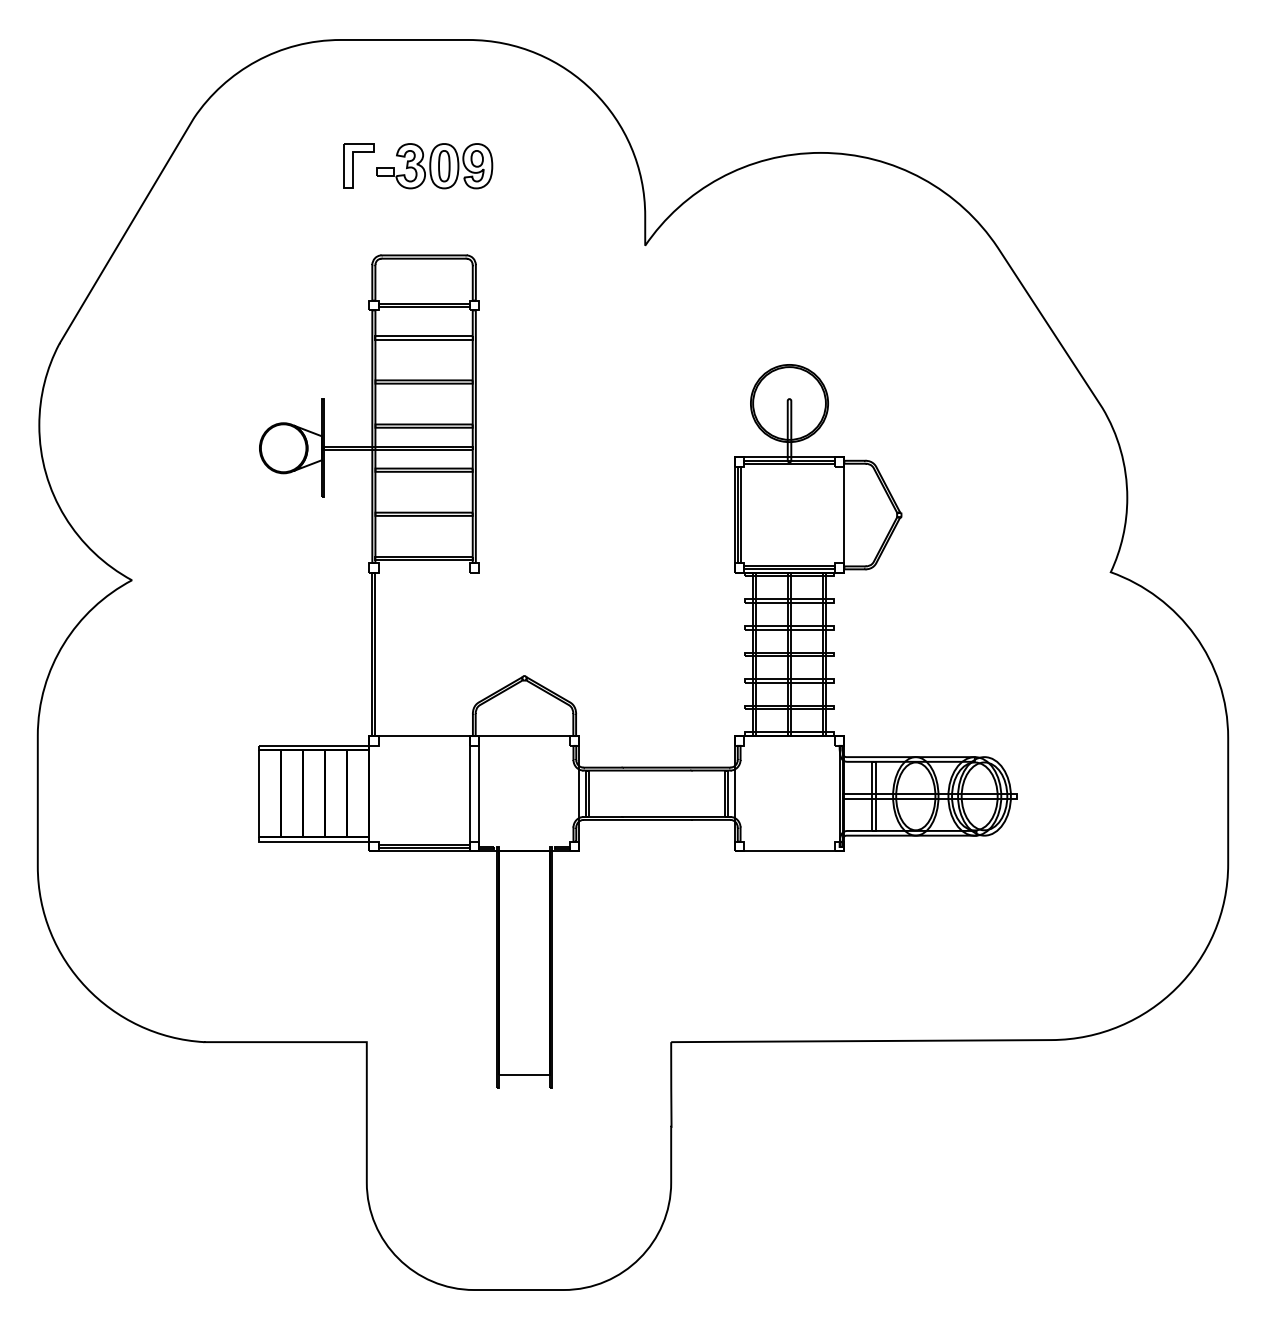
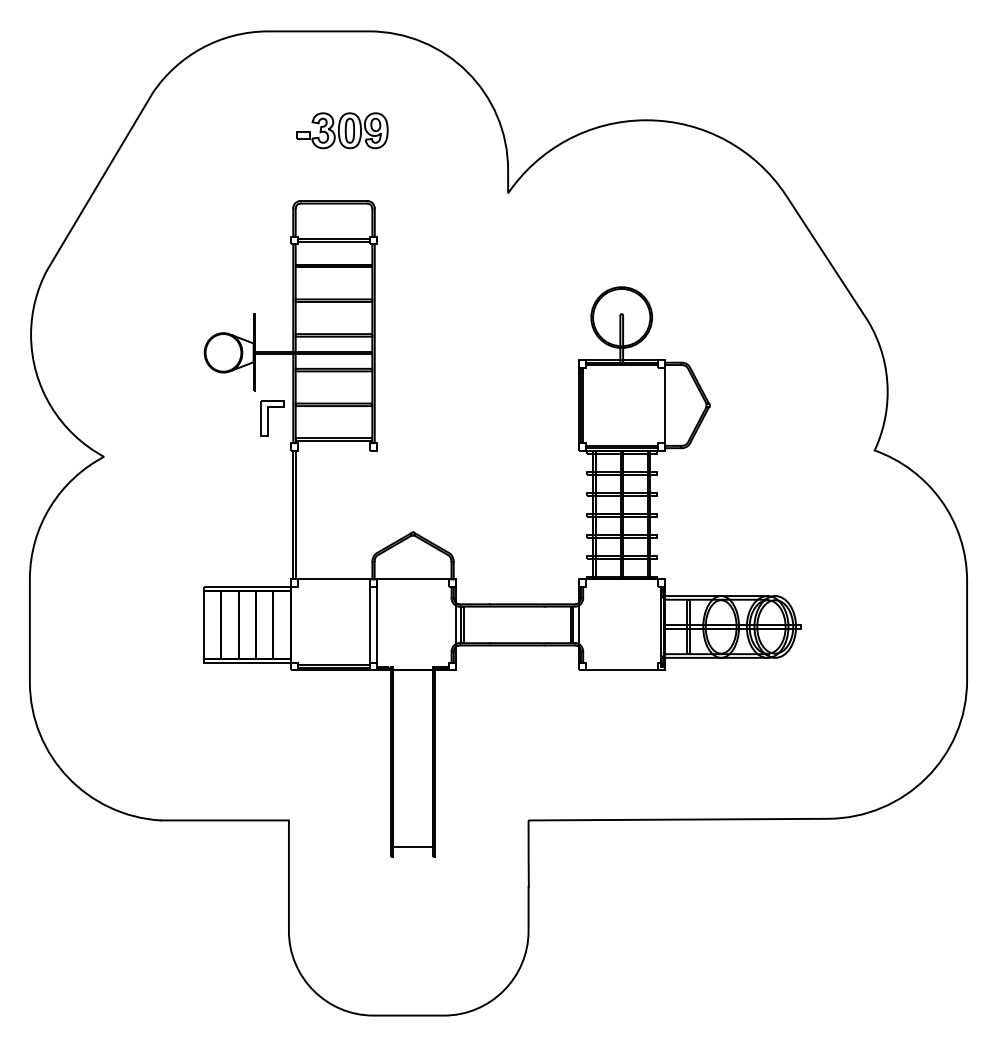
part: (358, 165) -> (272, 418), moved

